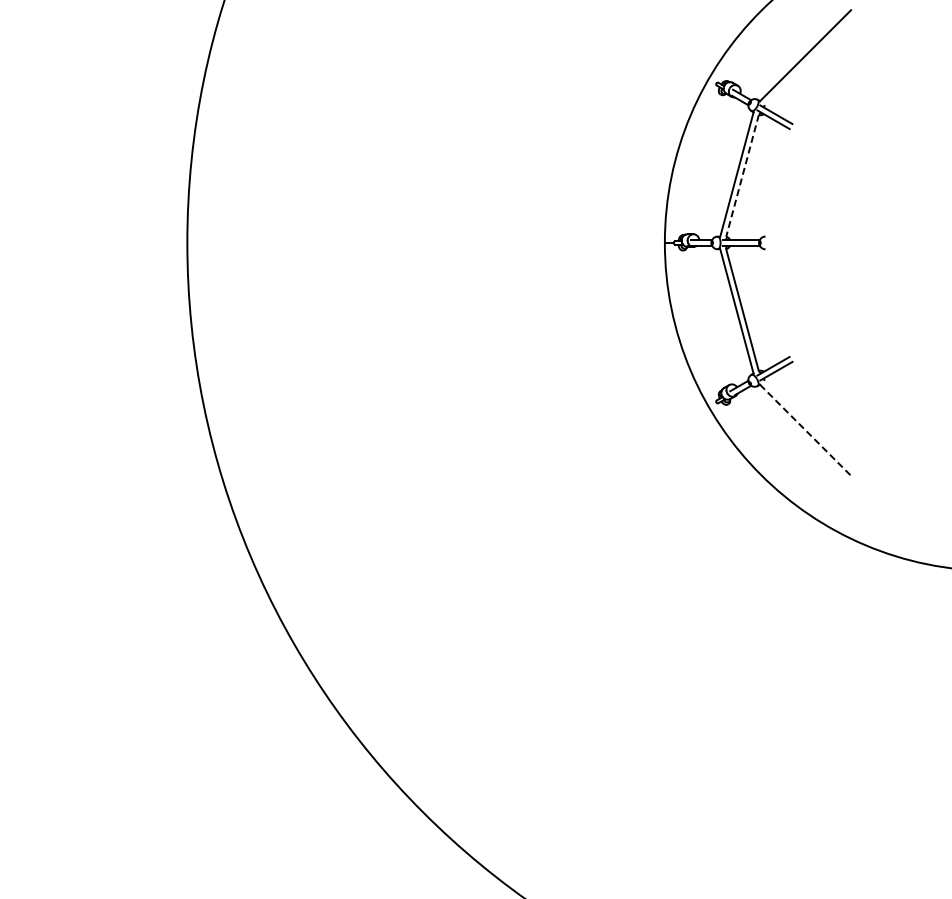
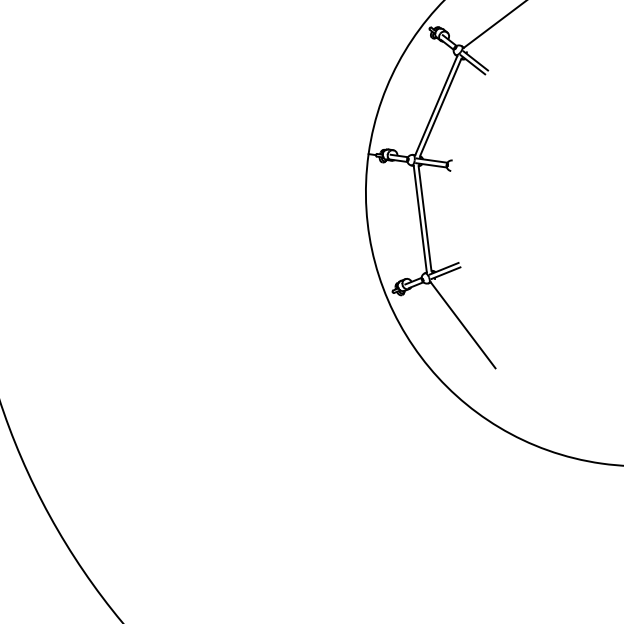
line: (742, 176) -> (440, 108), dashed -> solid
line: (805, 430) -> (463, 325), dashed -> solid

